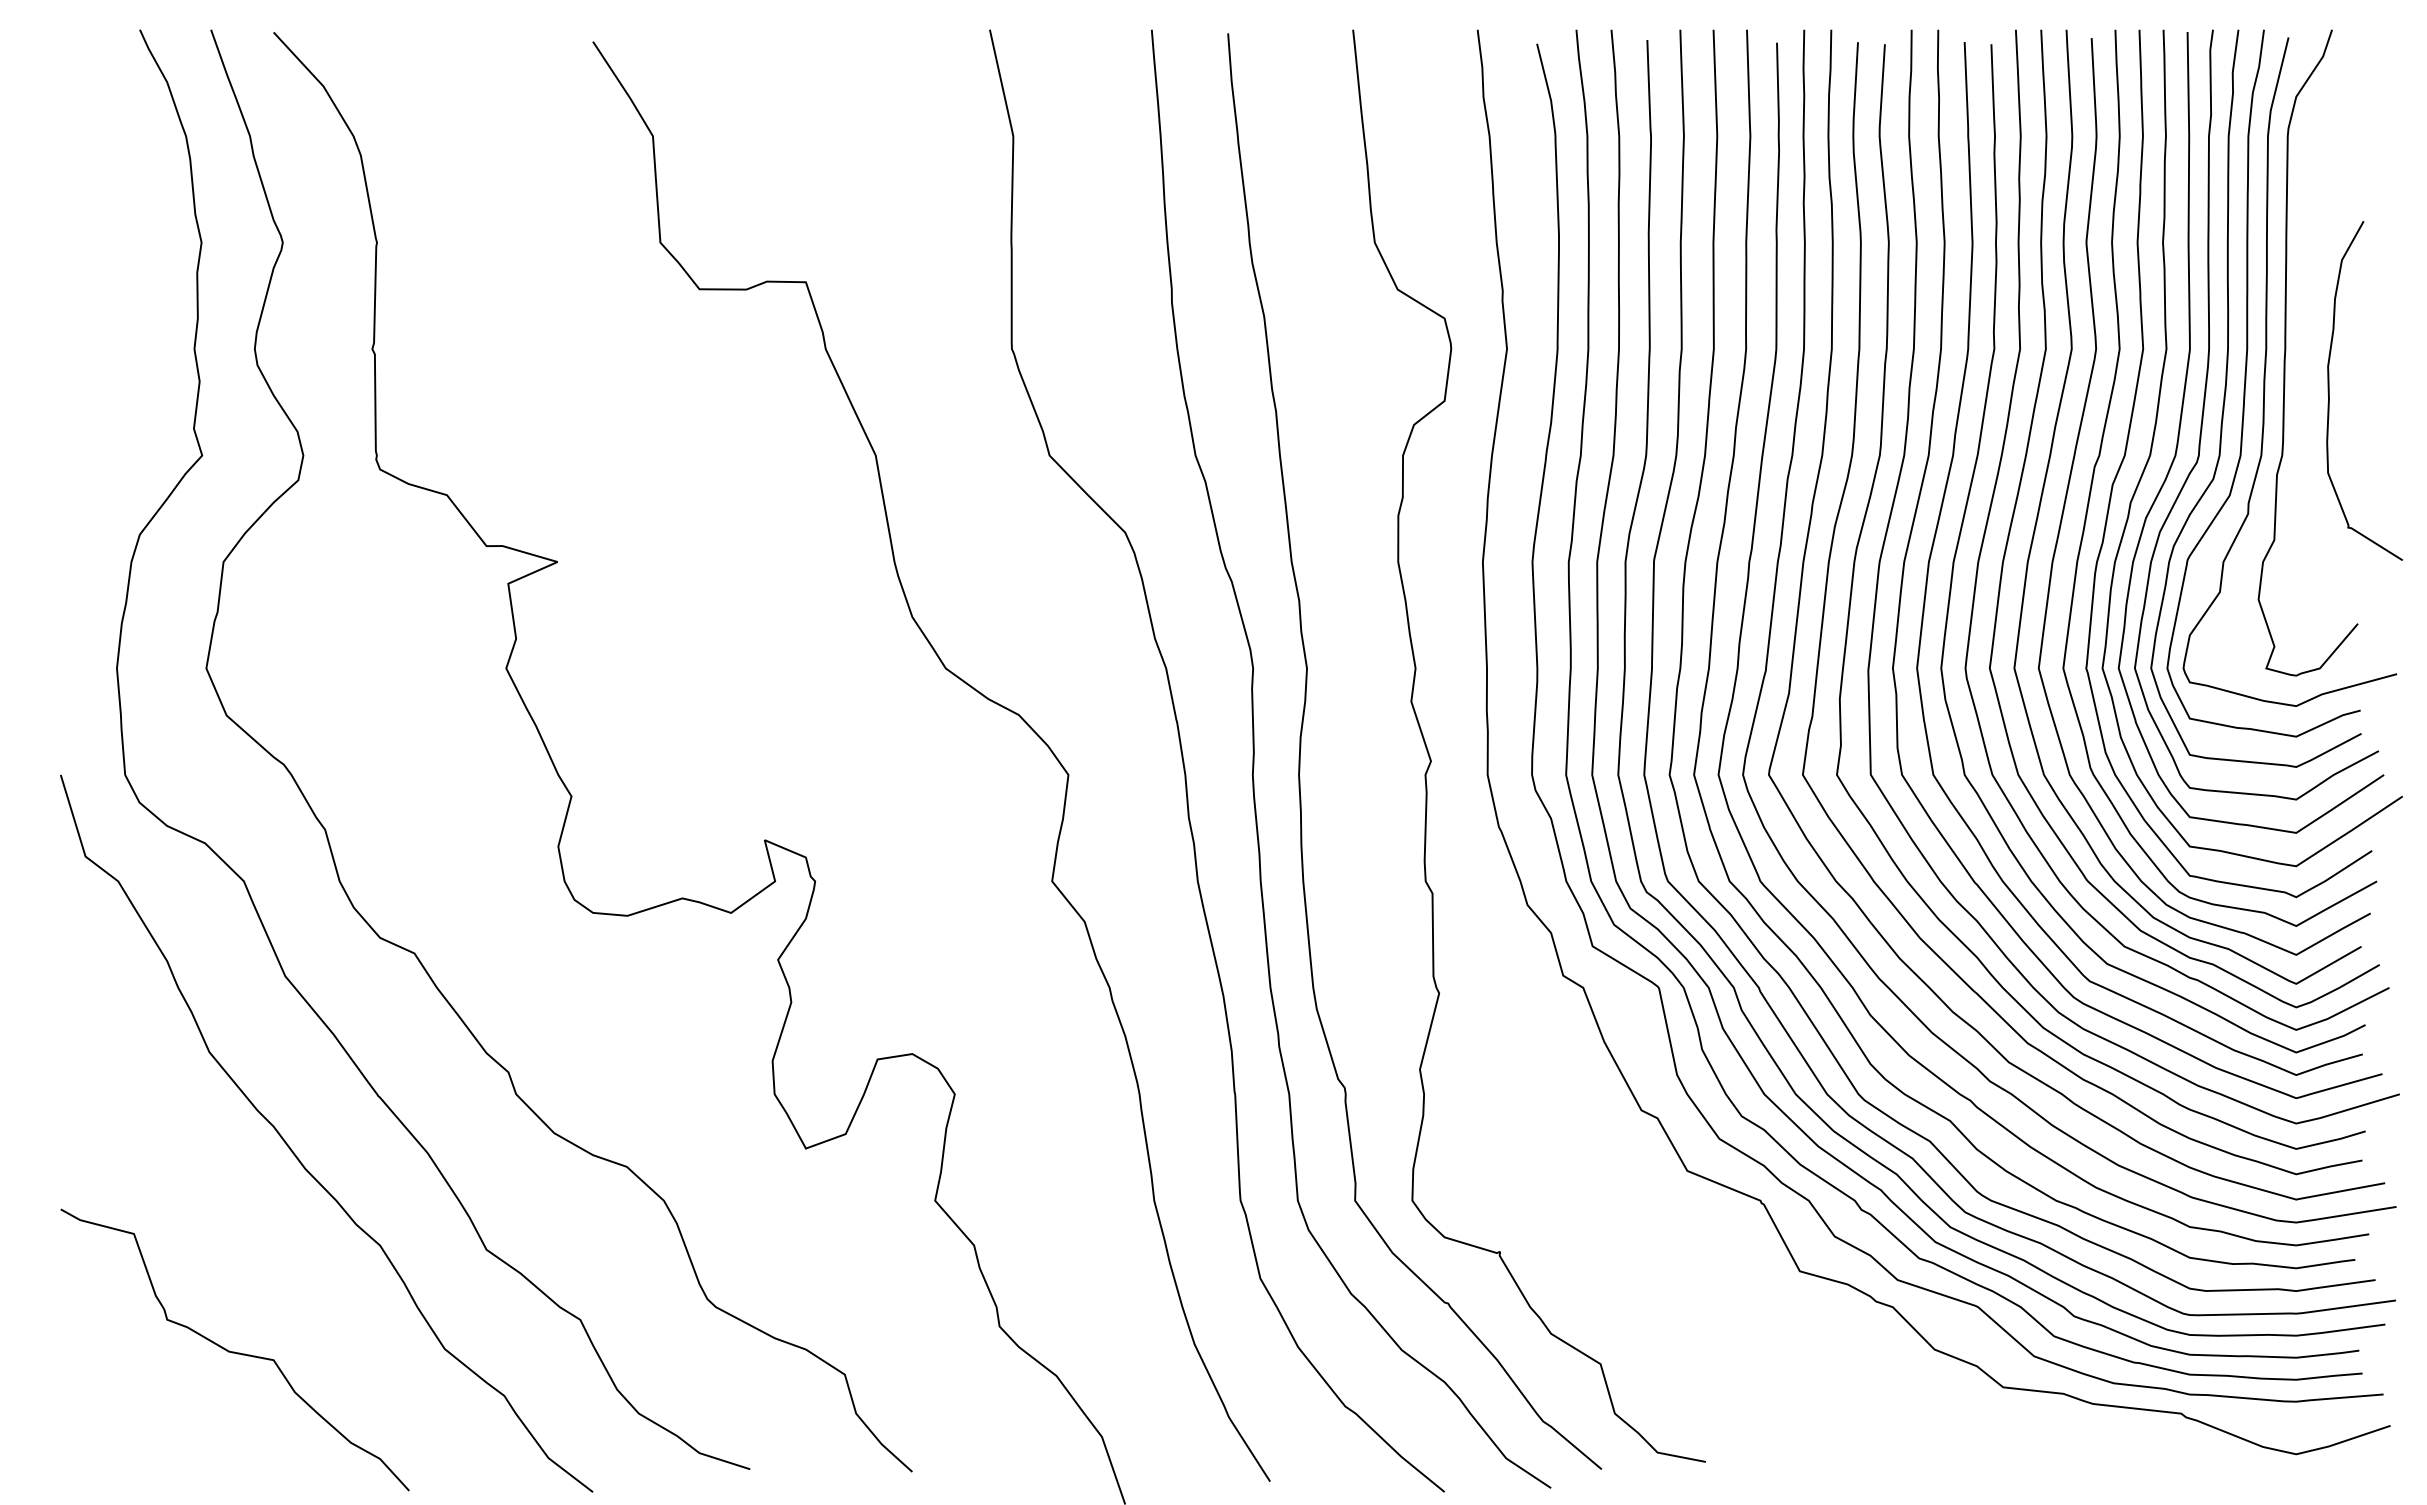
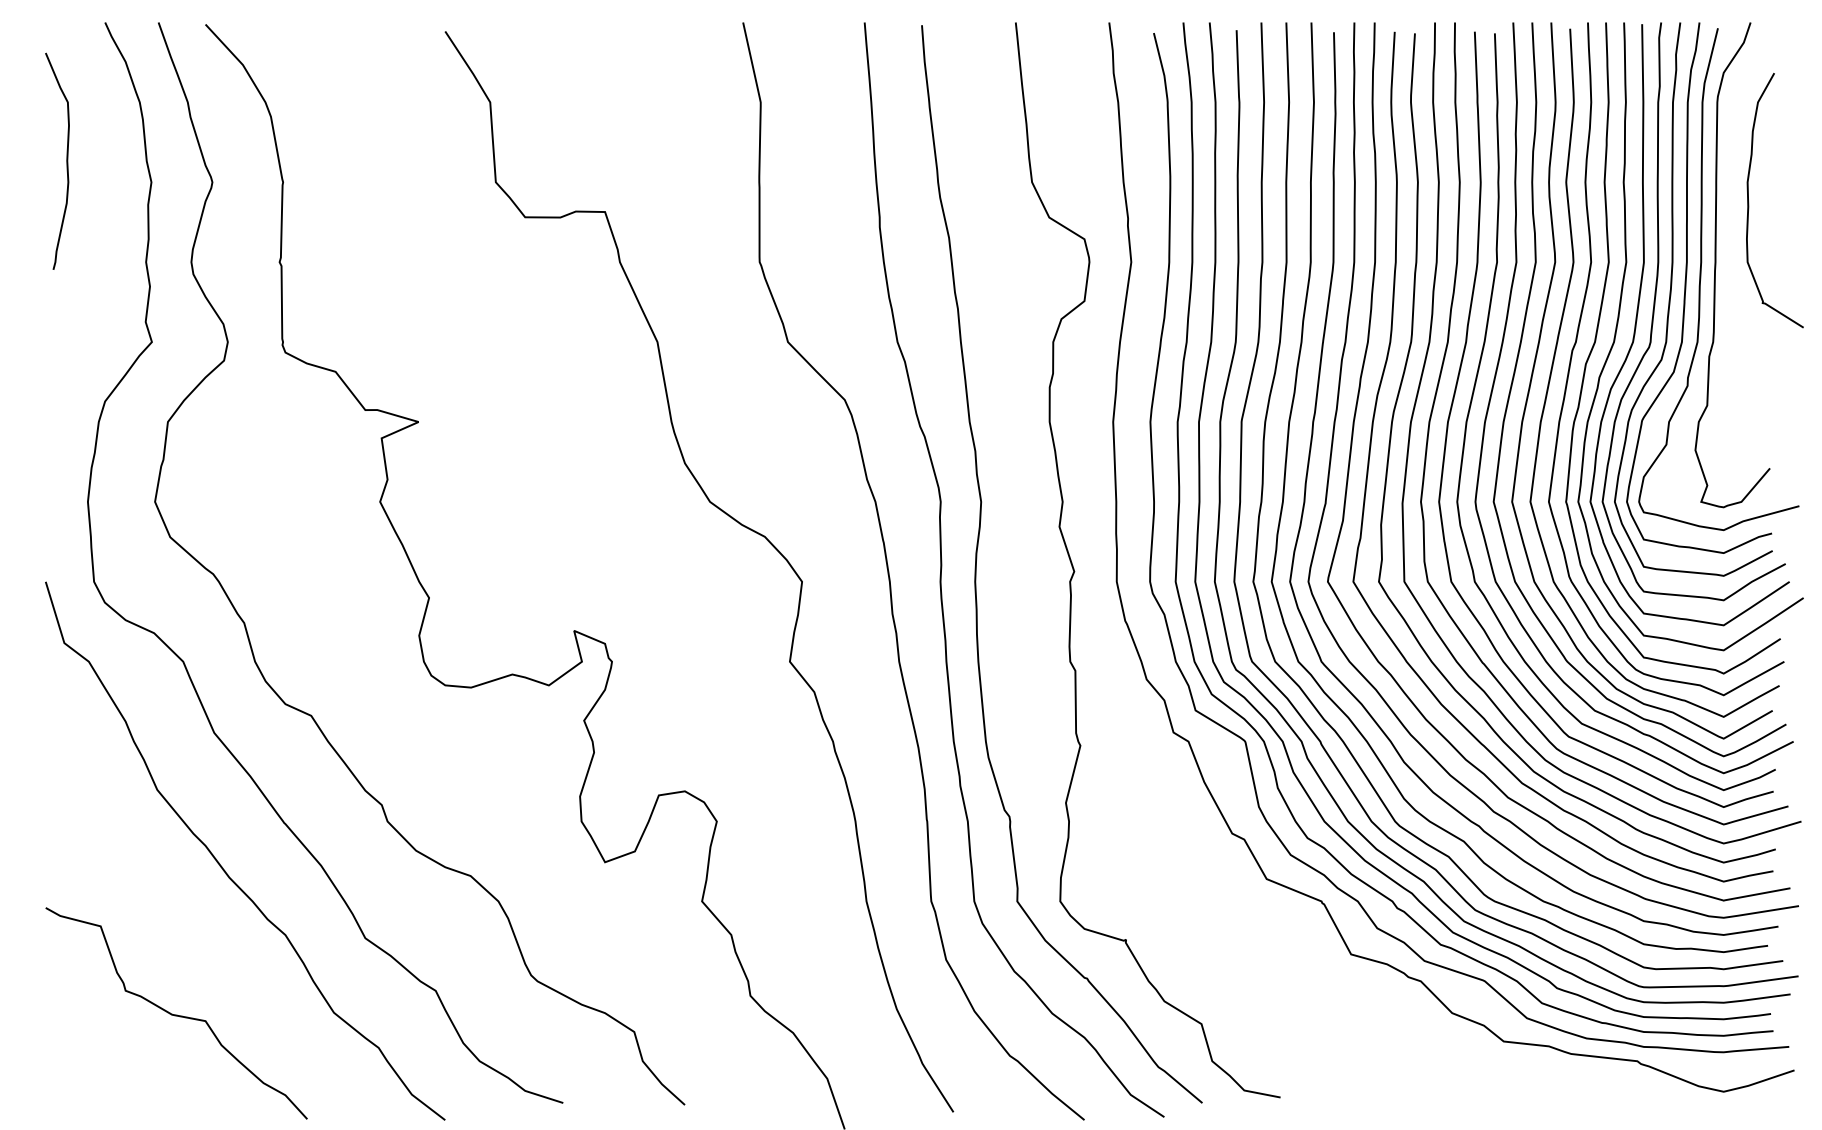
curve: (88, 214) -> (66, 161), added
curve: (2329, 390) -> (1748, 200), moved

